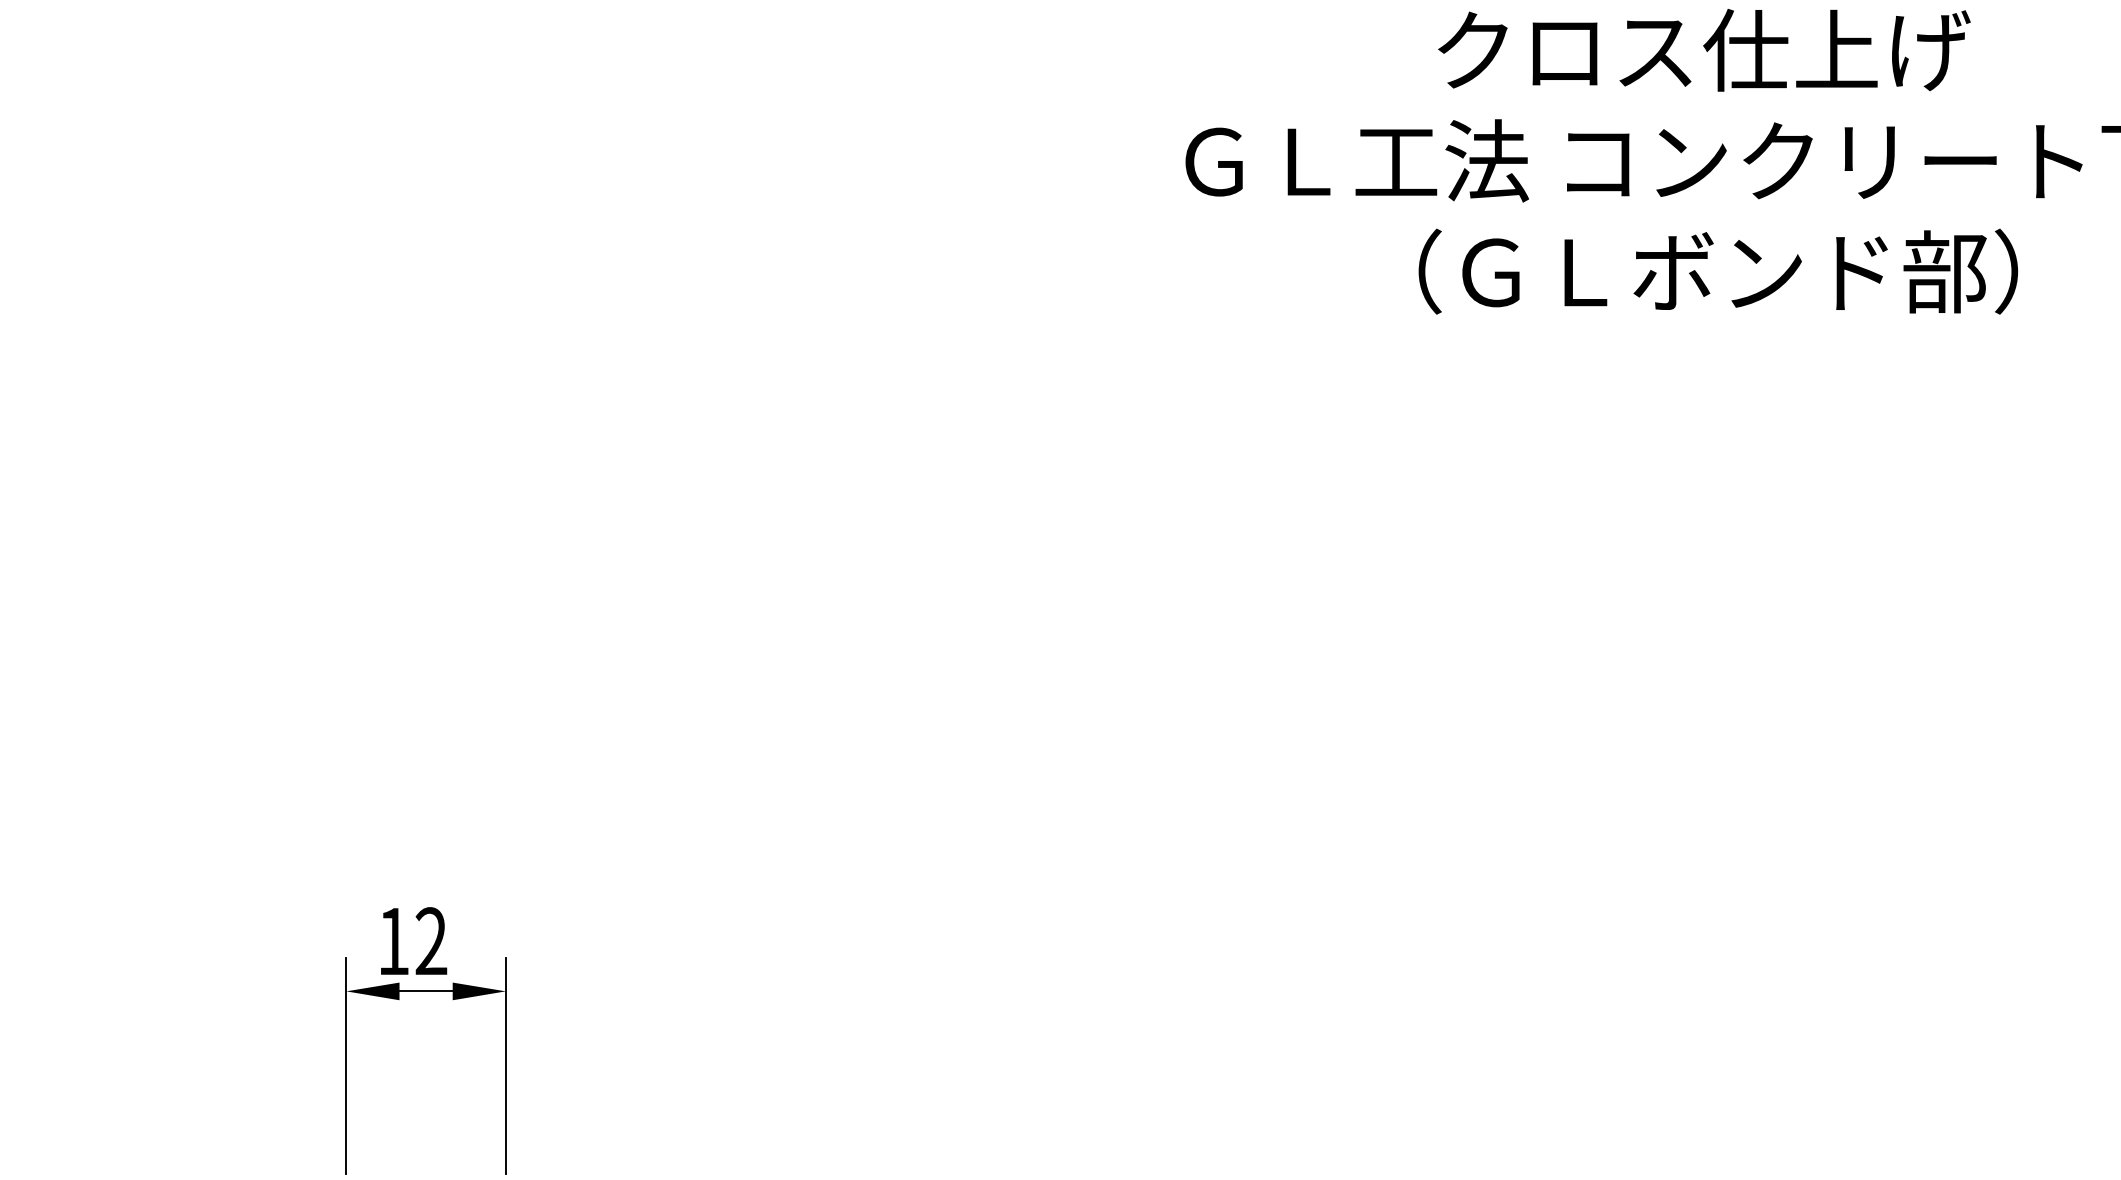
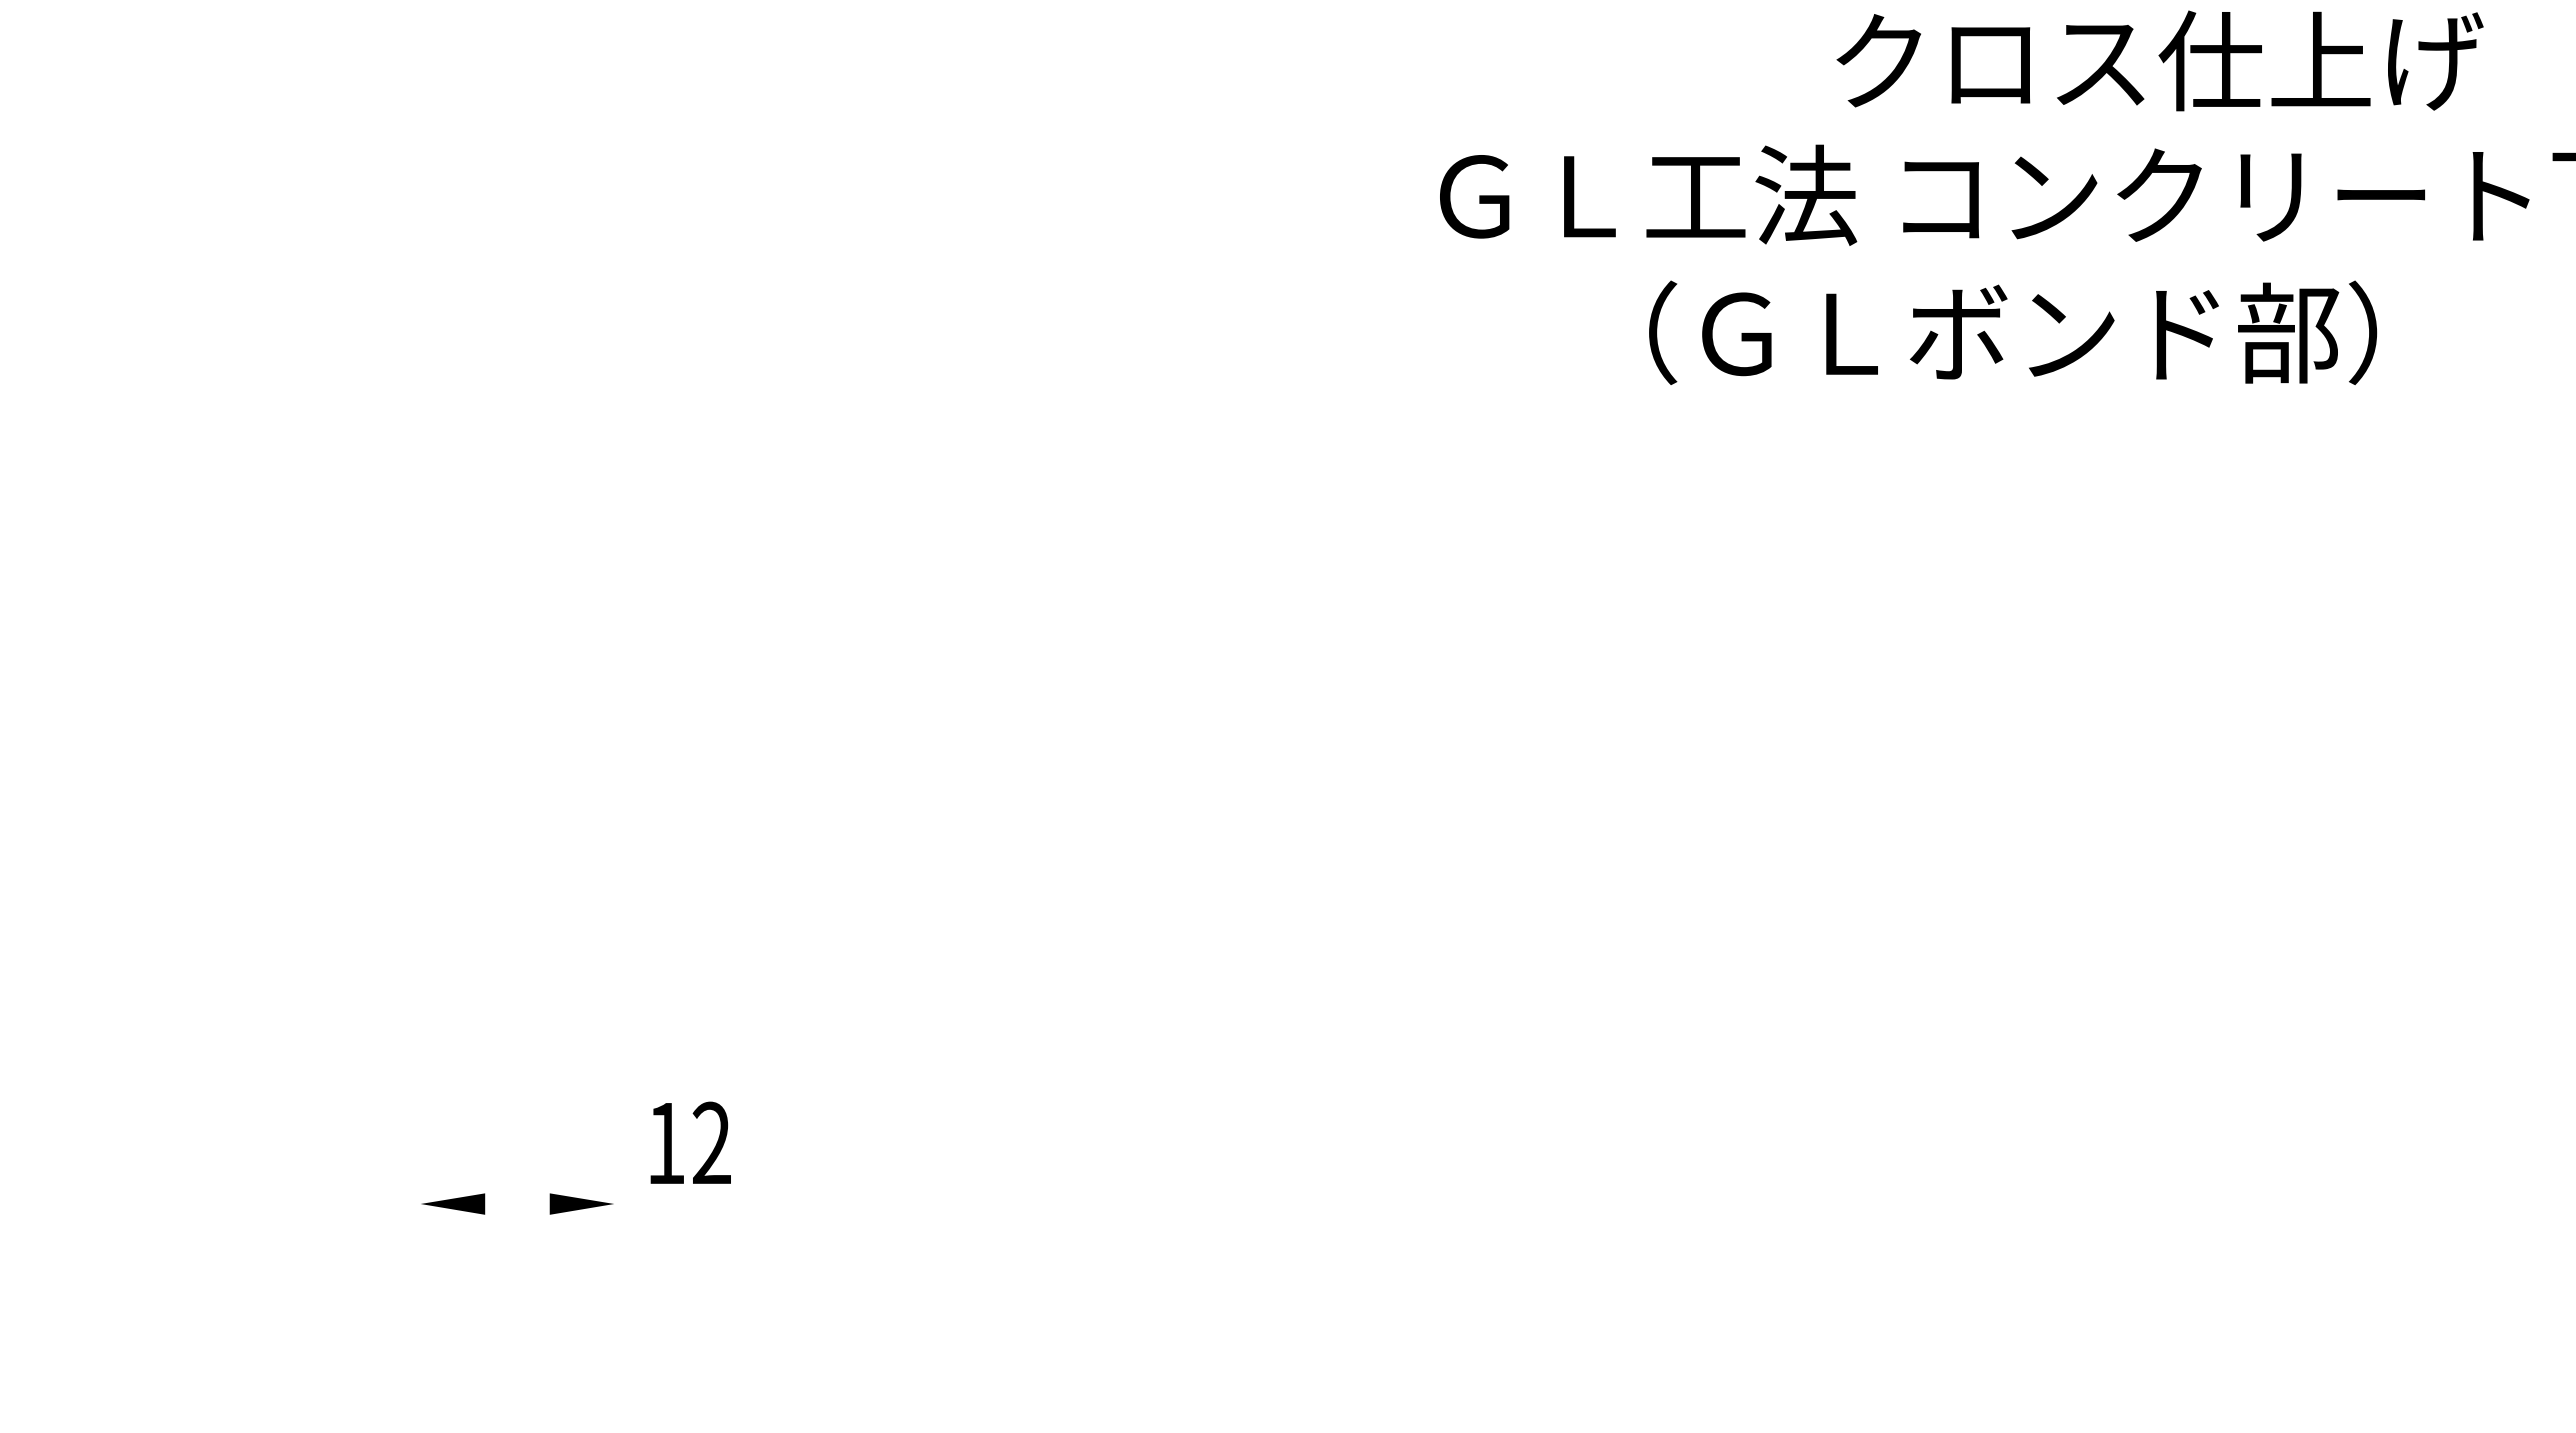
text: (1703, 49) -> (2159, 60), moved
text: (1718, 271) -> (2013, 332), moved
text: (413, 940) -> (690, 1142), moved
line: (426, 991) -> (517, 1204), removed
line: (346, 1065) -> (420, 1294), removed
line: (506, 1065) -> (614, 1294), removed

